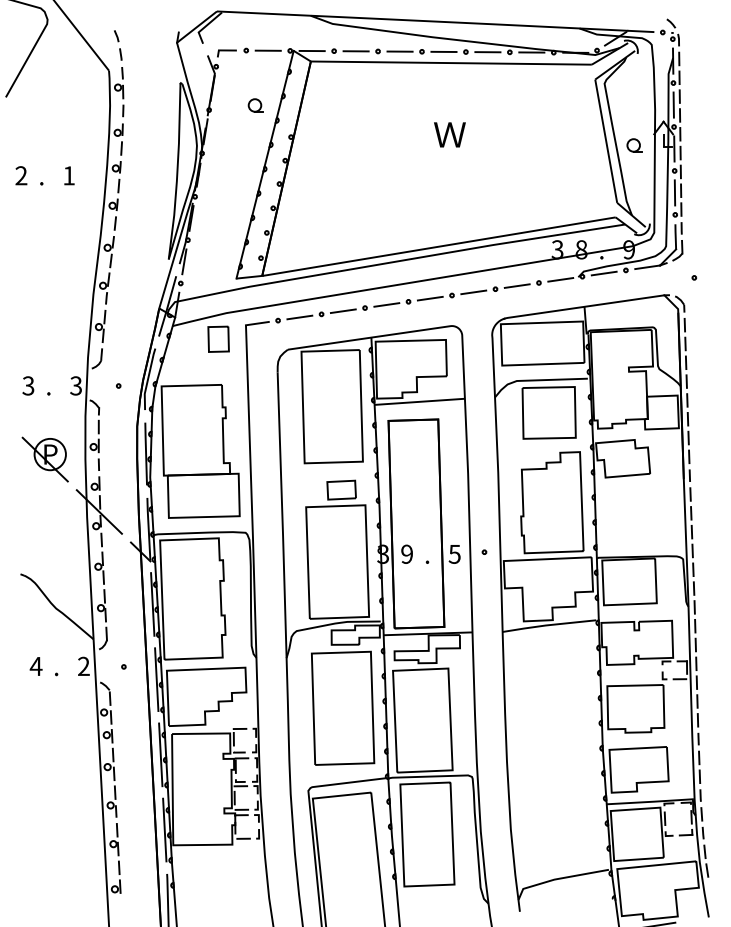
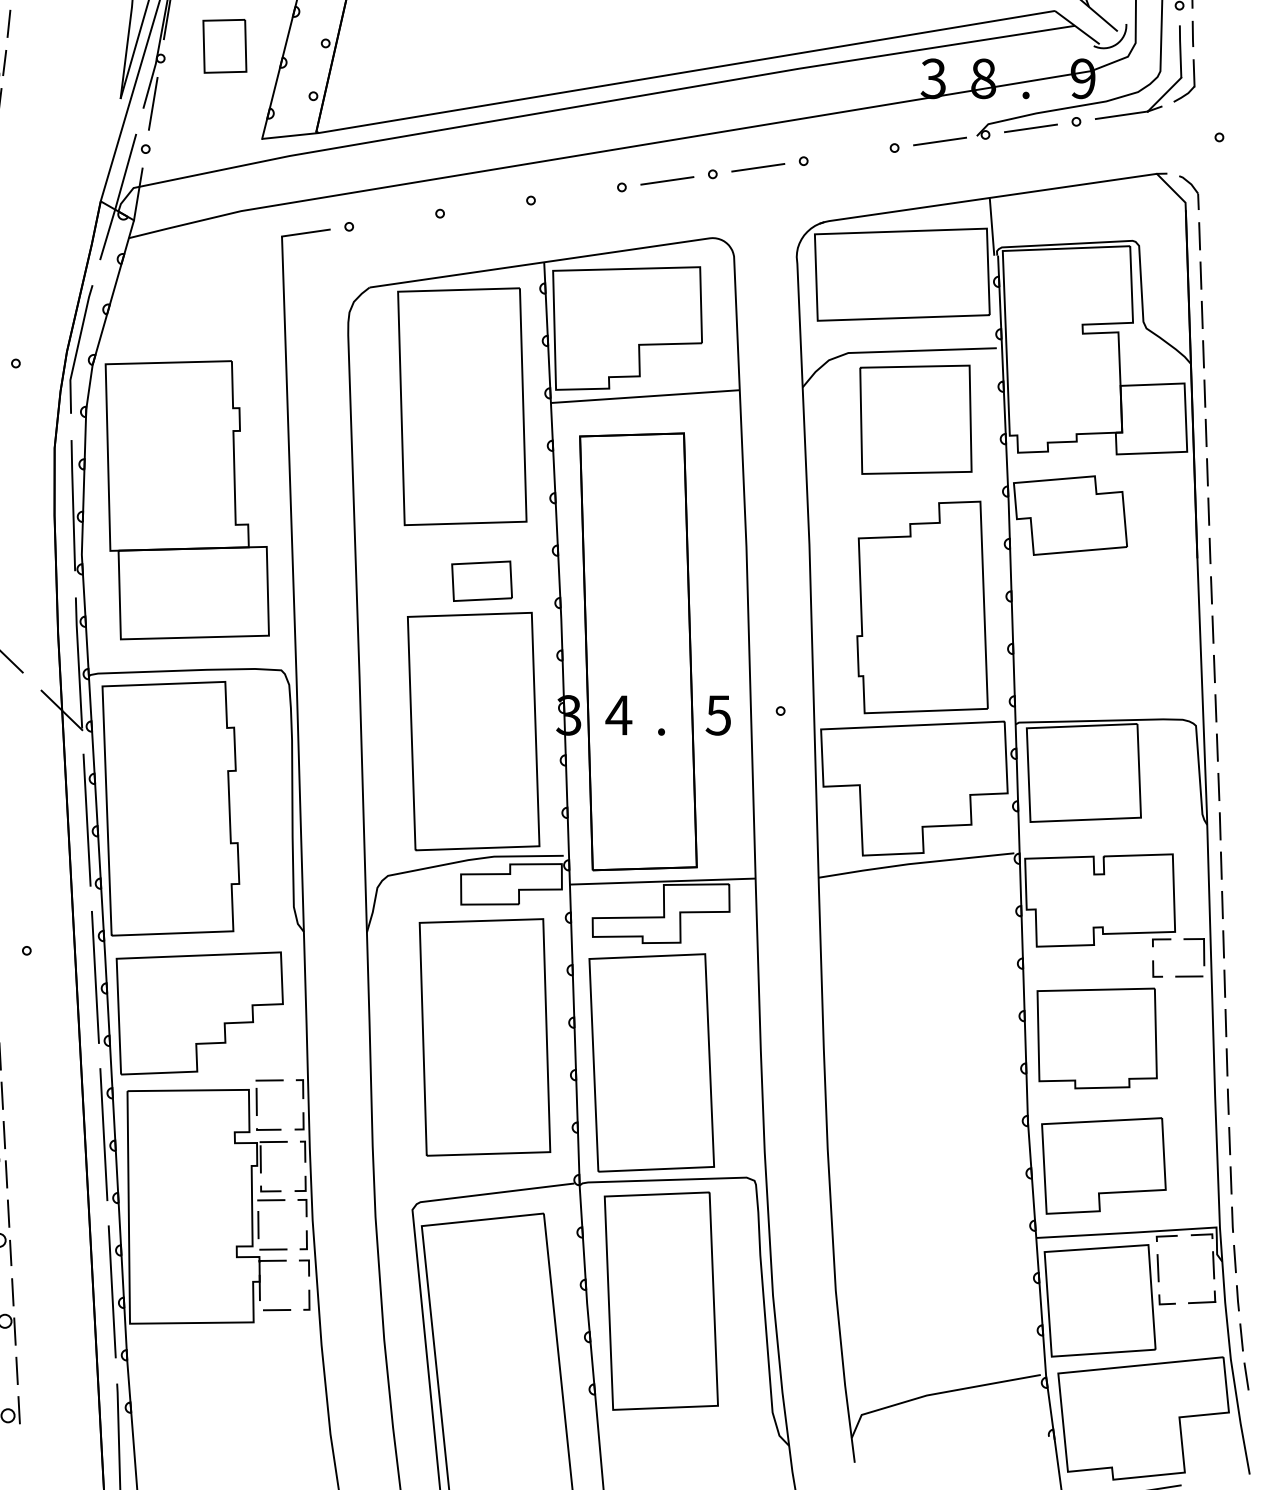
line: (516, 285) -> (847, 153), removed
line: (386, 304) -> (575, 193), removed
line: (342, 311) -> (483, 207), removed
line: (299, 317) -> (393, 220), removed
part: (218, 338) -> (224, 44), moved
text: (406, 553) -> (617, 713), 9 -> 4

